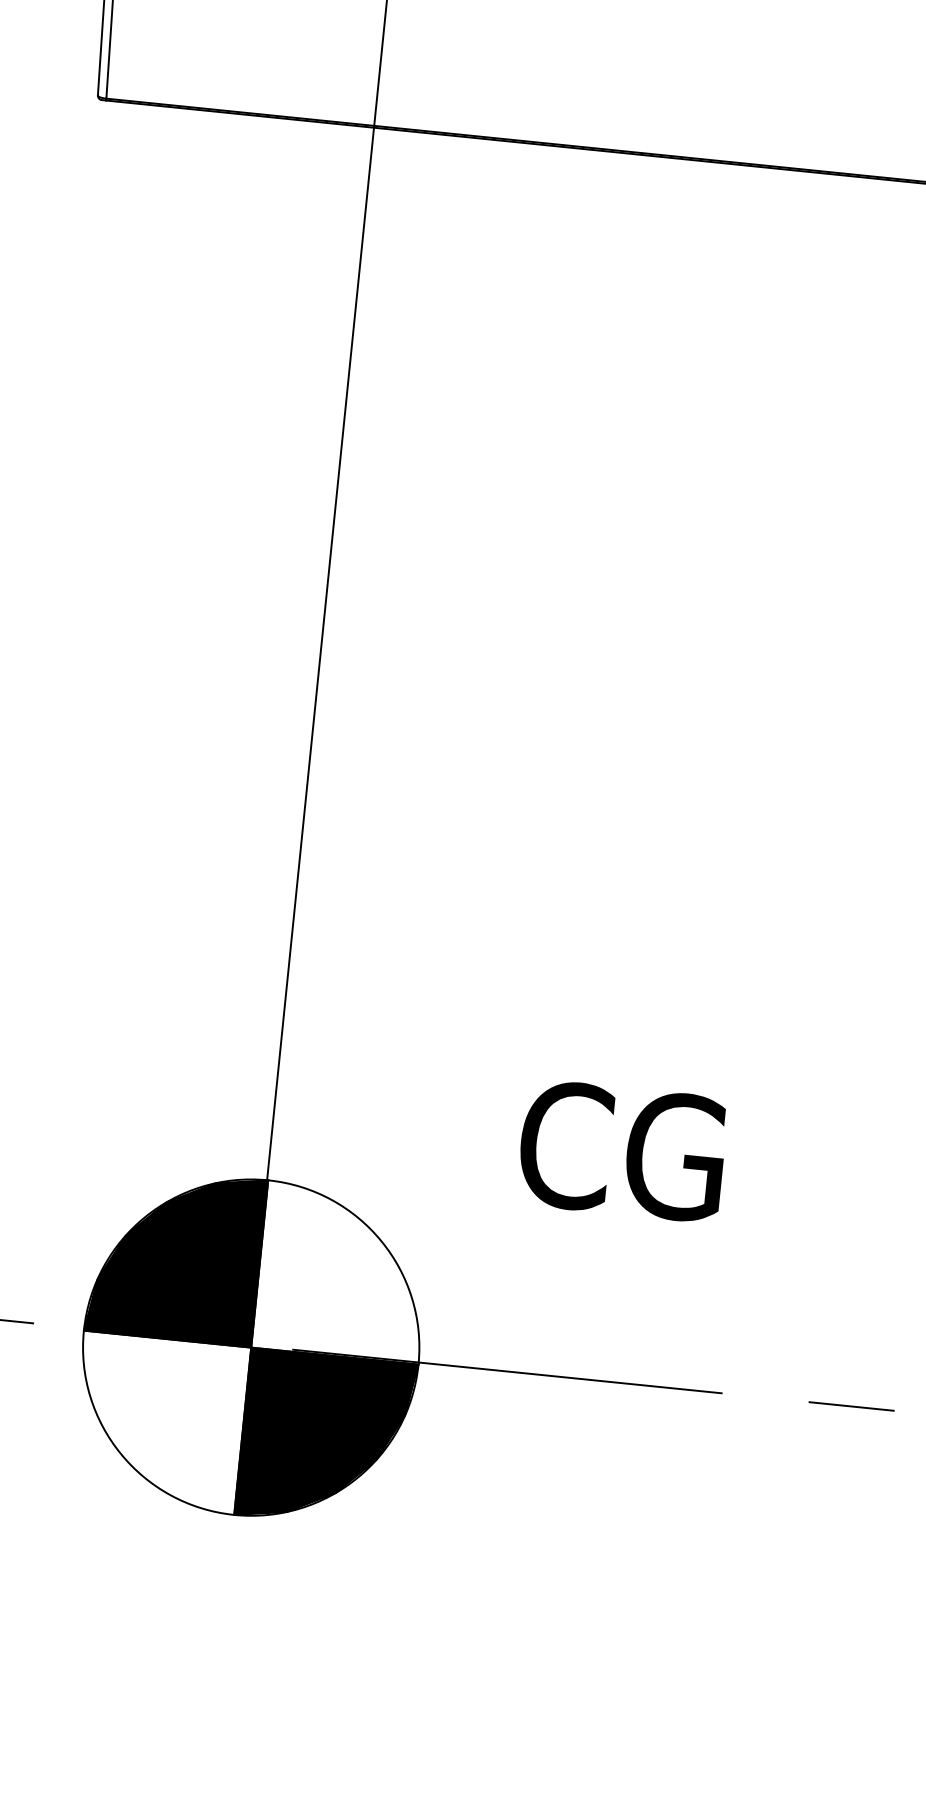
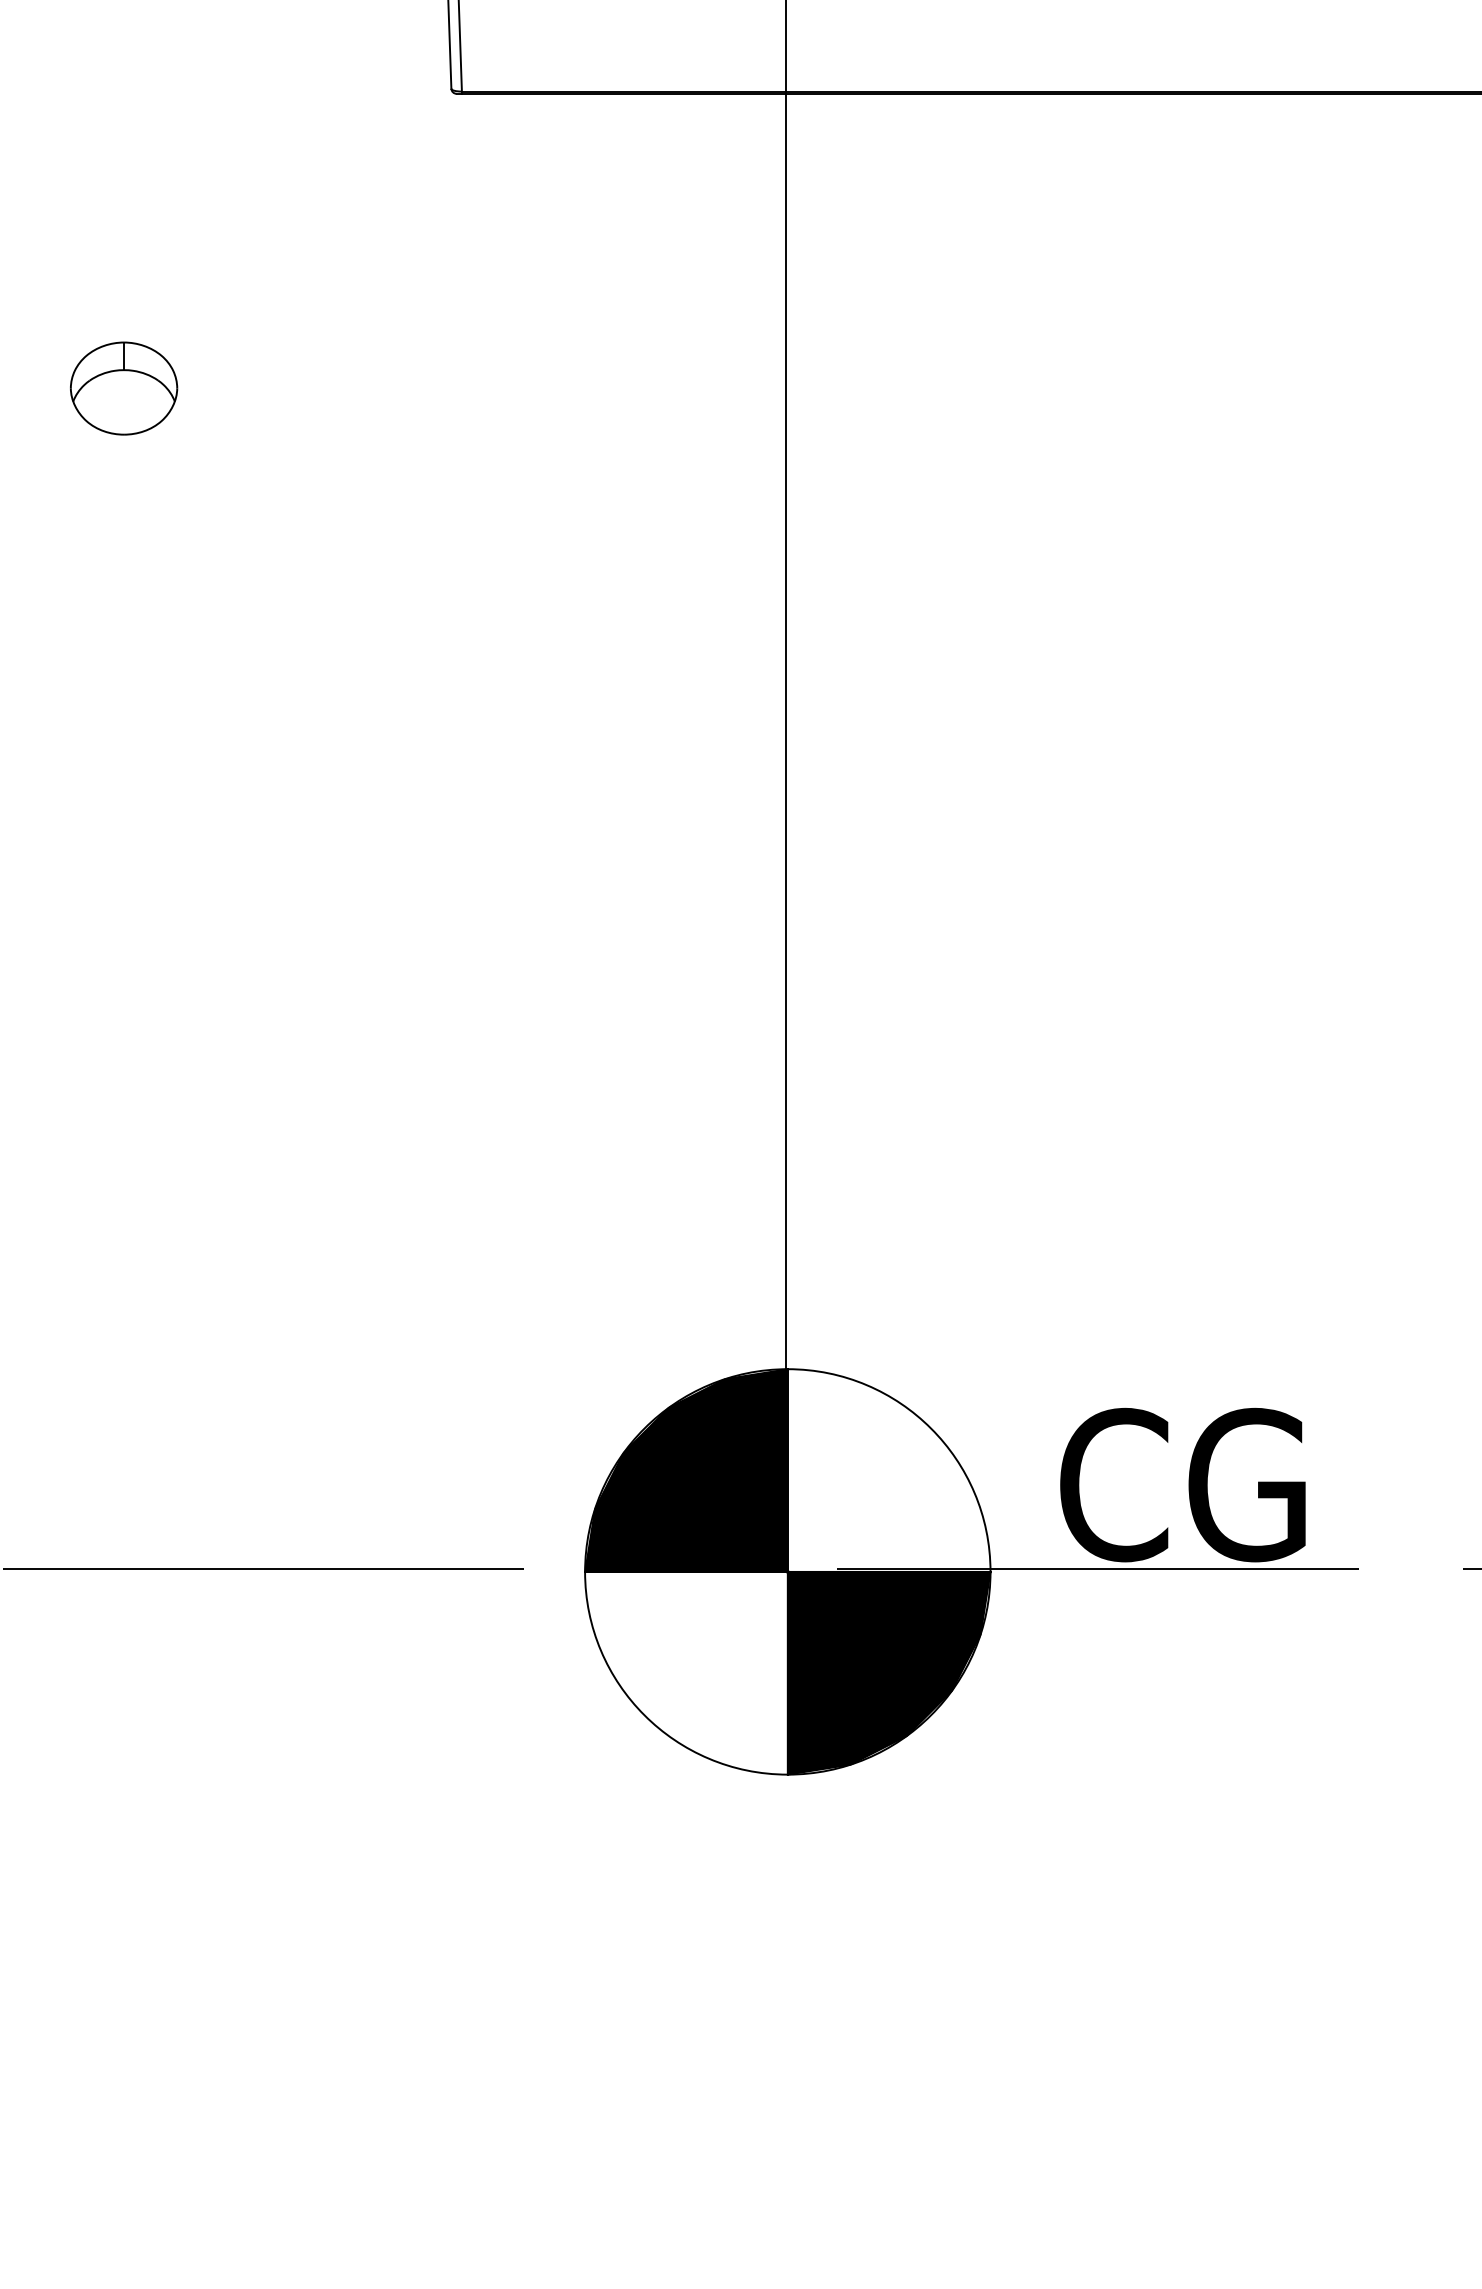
text: (621, 1151) -> (1182, 1485), moved

